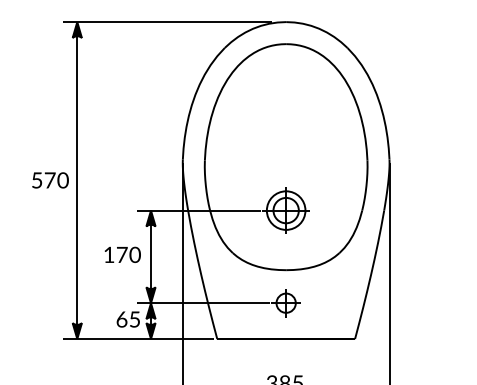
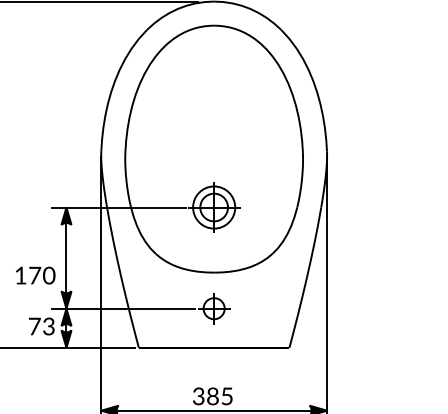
text: (122, 254) -> (35, 275), moved
text: (128, 319) -> (41, 326), 65 -> 73

